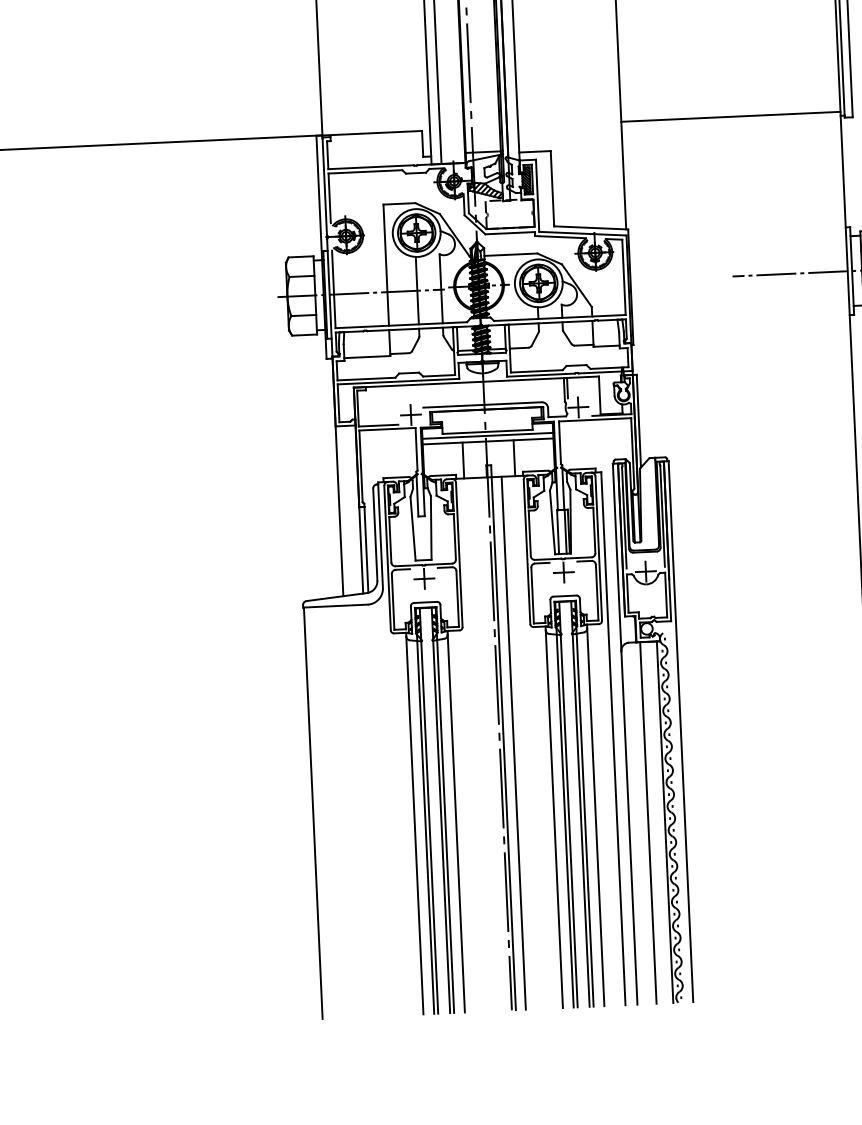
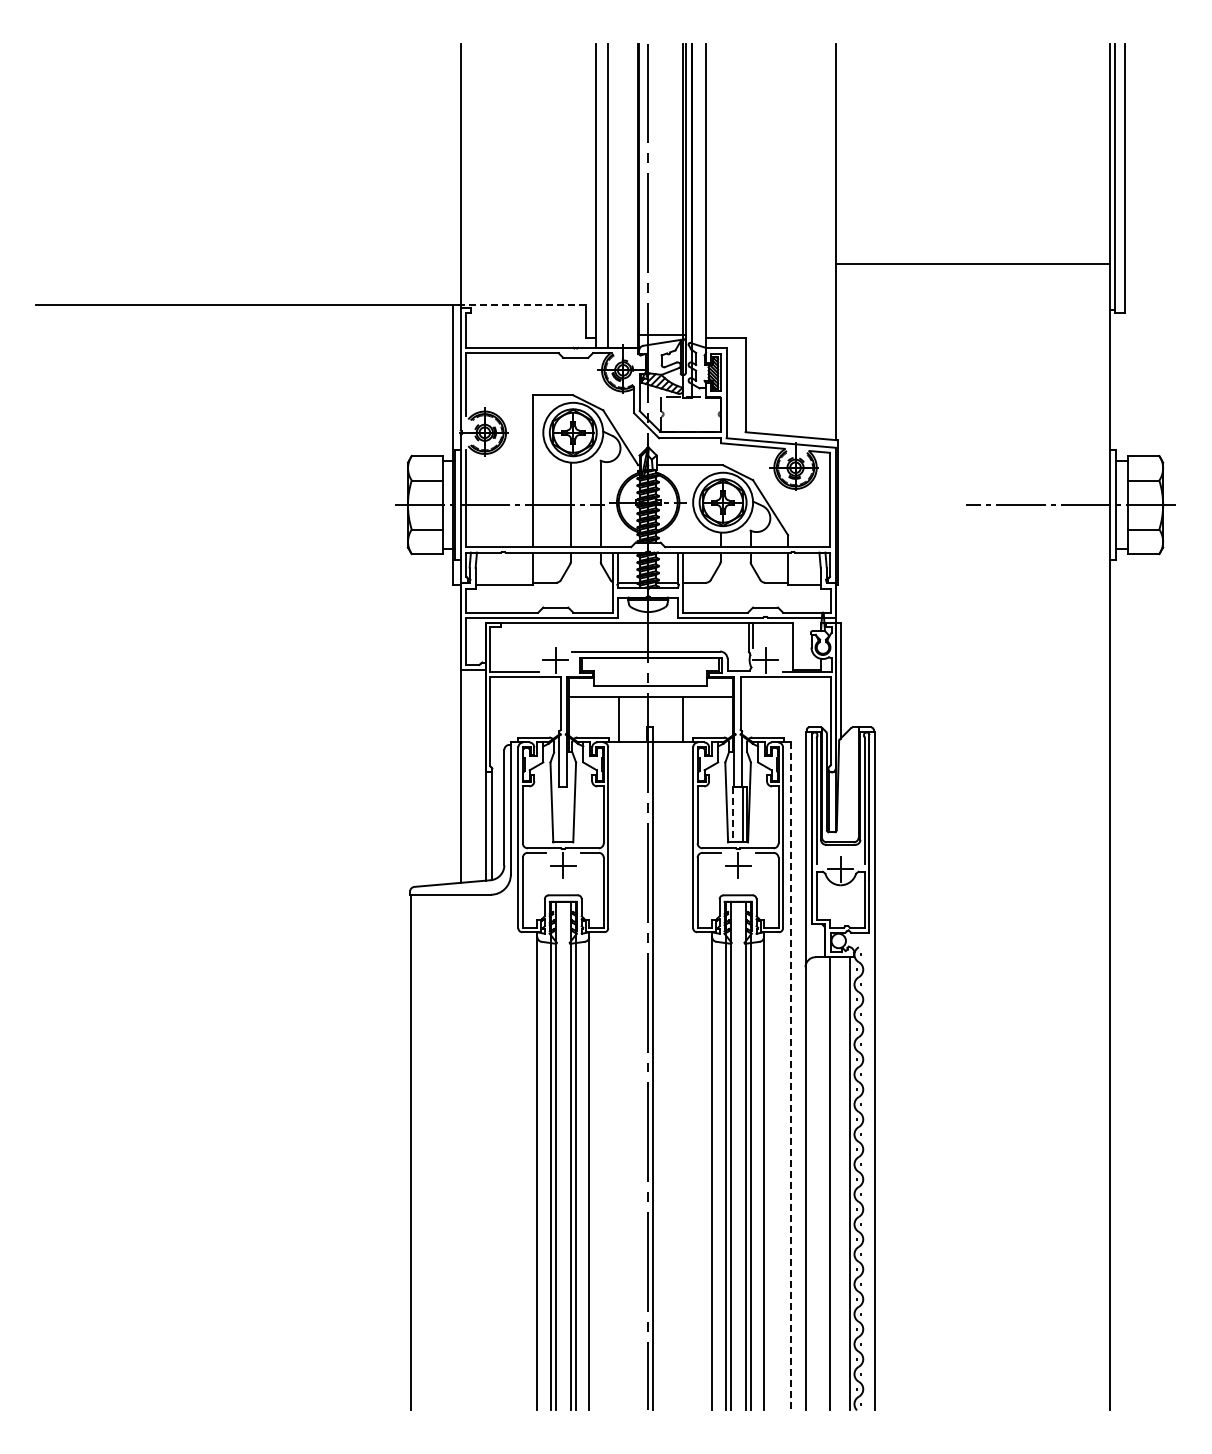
line: (730, 117) -> (972, 264), moved
line: (369, 133) -> (519, 305), solid -> dashed
line: (487, 435) -> (650, 690), removed
line: (558, 532) -> (733, 815), solid -> dashed
line: (613, 738) -> (790, 1076), solid -> dashed
line: (513, 743) -> (665, 1076), removed

